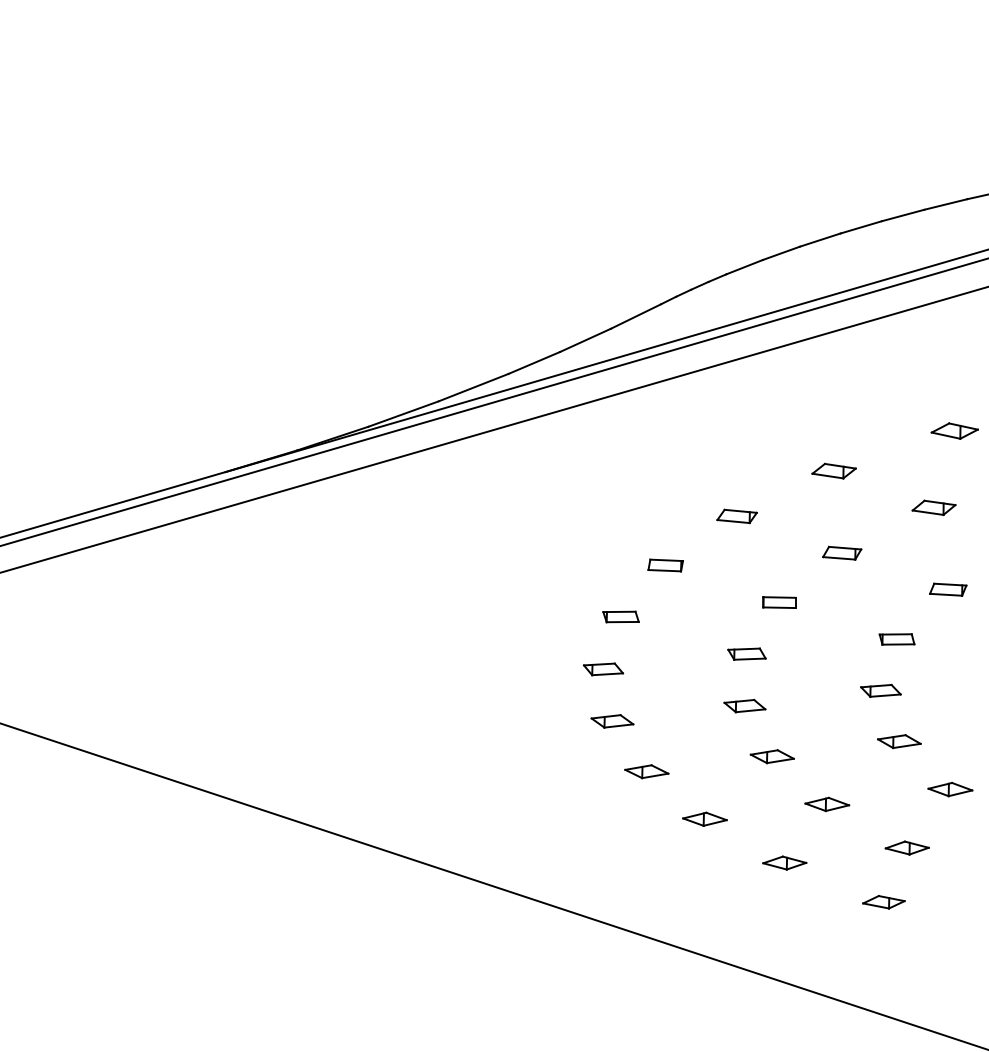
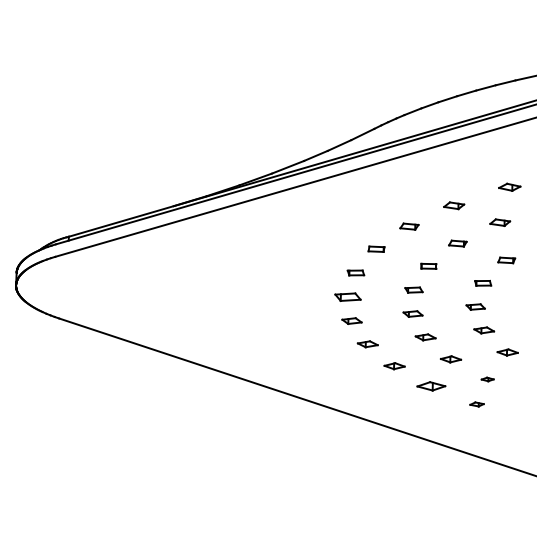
part: (602, 668) -> (347, 296), size x1.4
part: (906, 848) -> (487, 379), size x0.6
part: (784, 863) -> (431, 386), size x1.4
part: (882, 902) -> (476, 404), size x0.7

